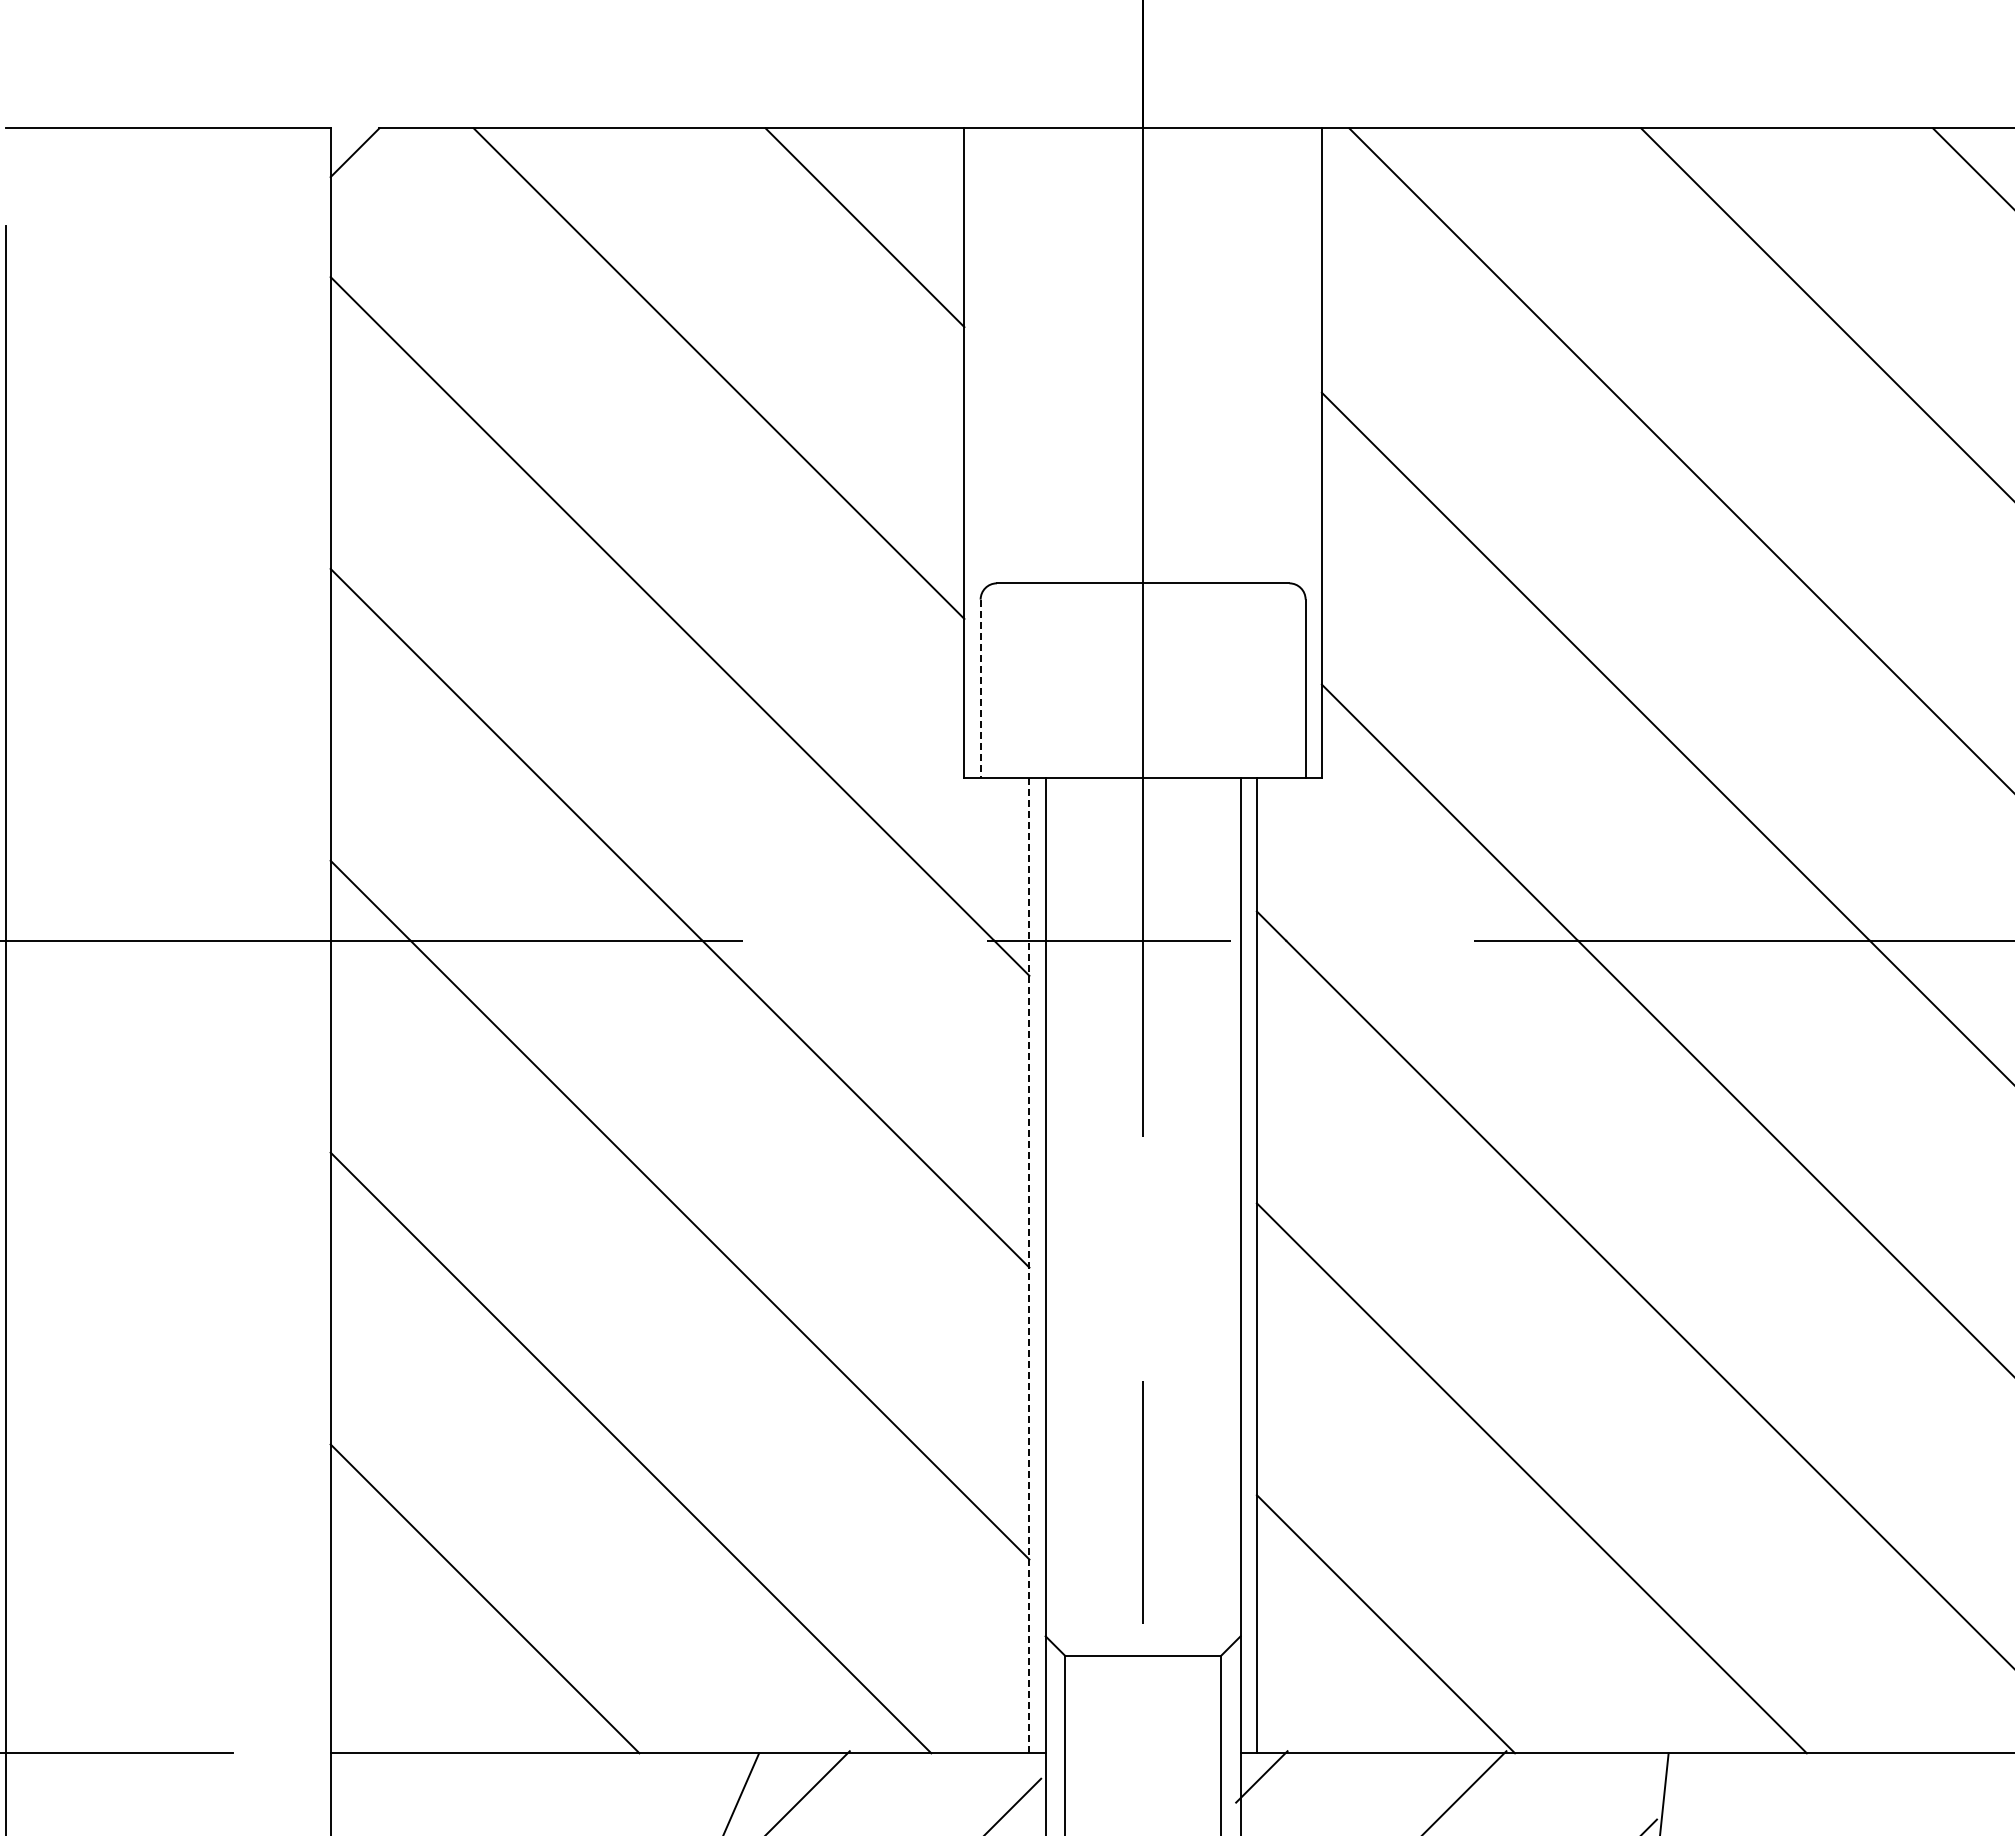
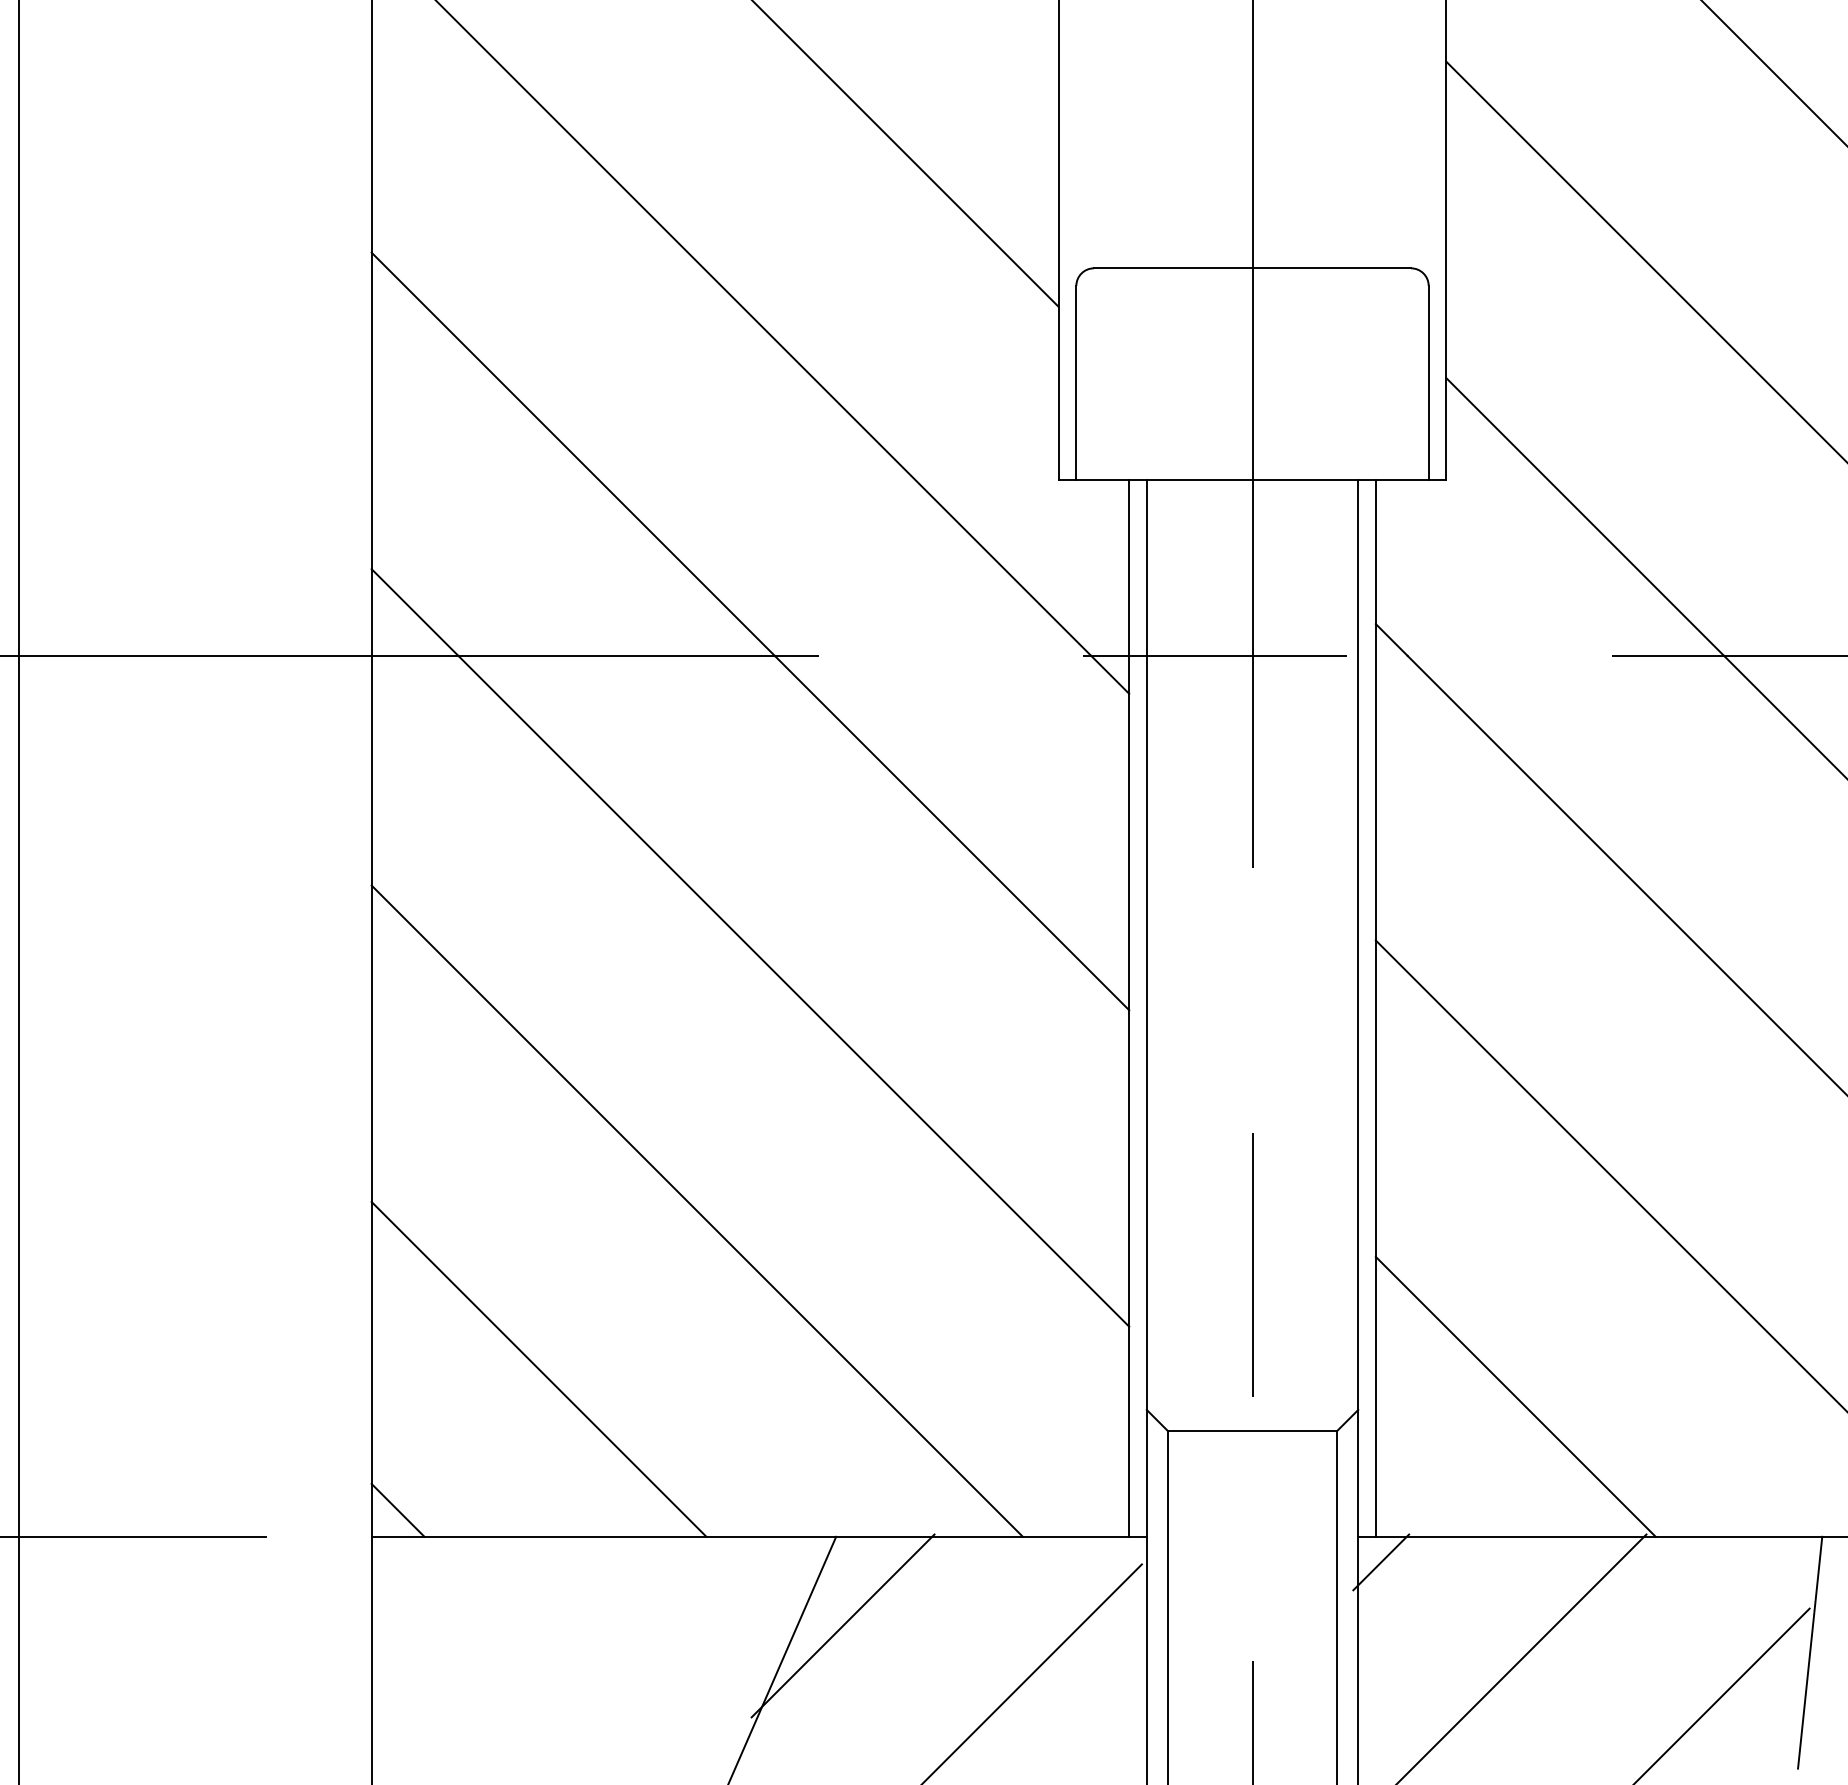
line: (980, 689) -> (1076, 383), dashed -> solid
line: (1029, 1266) -> (1129, 1008), dashed -> solid
line: (354, 1728) -> (397, 1509), added

